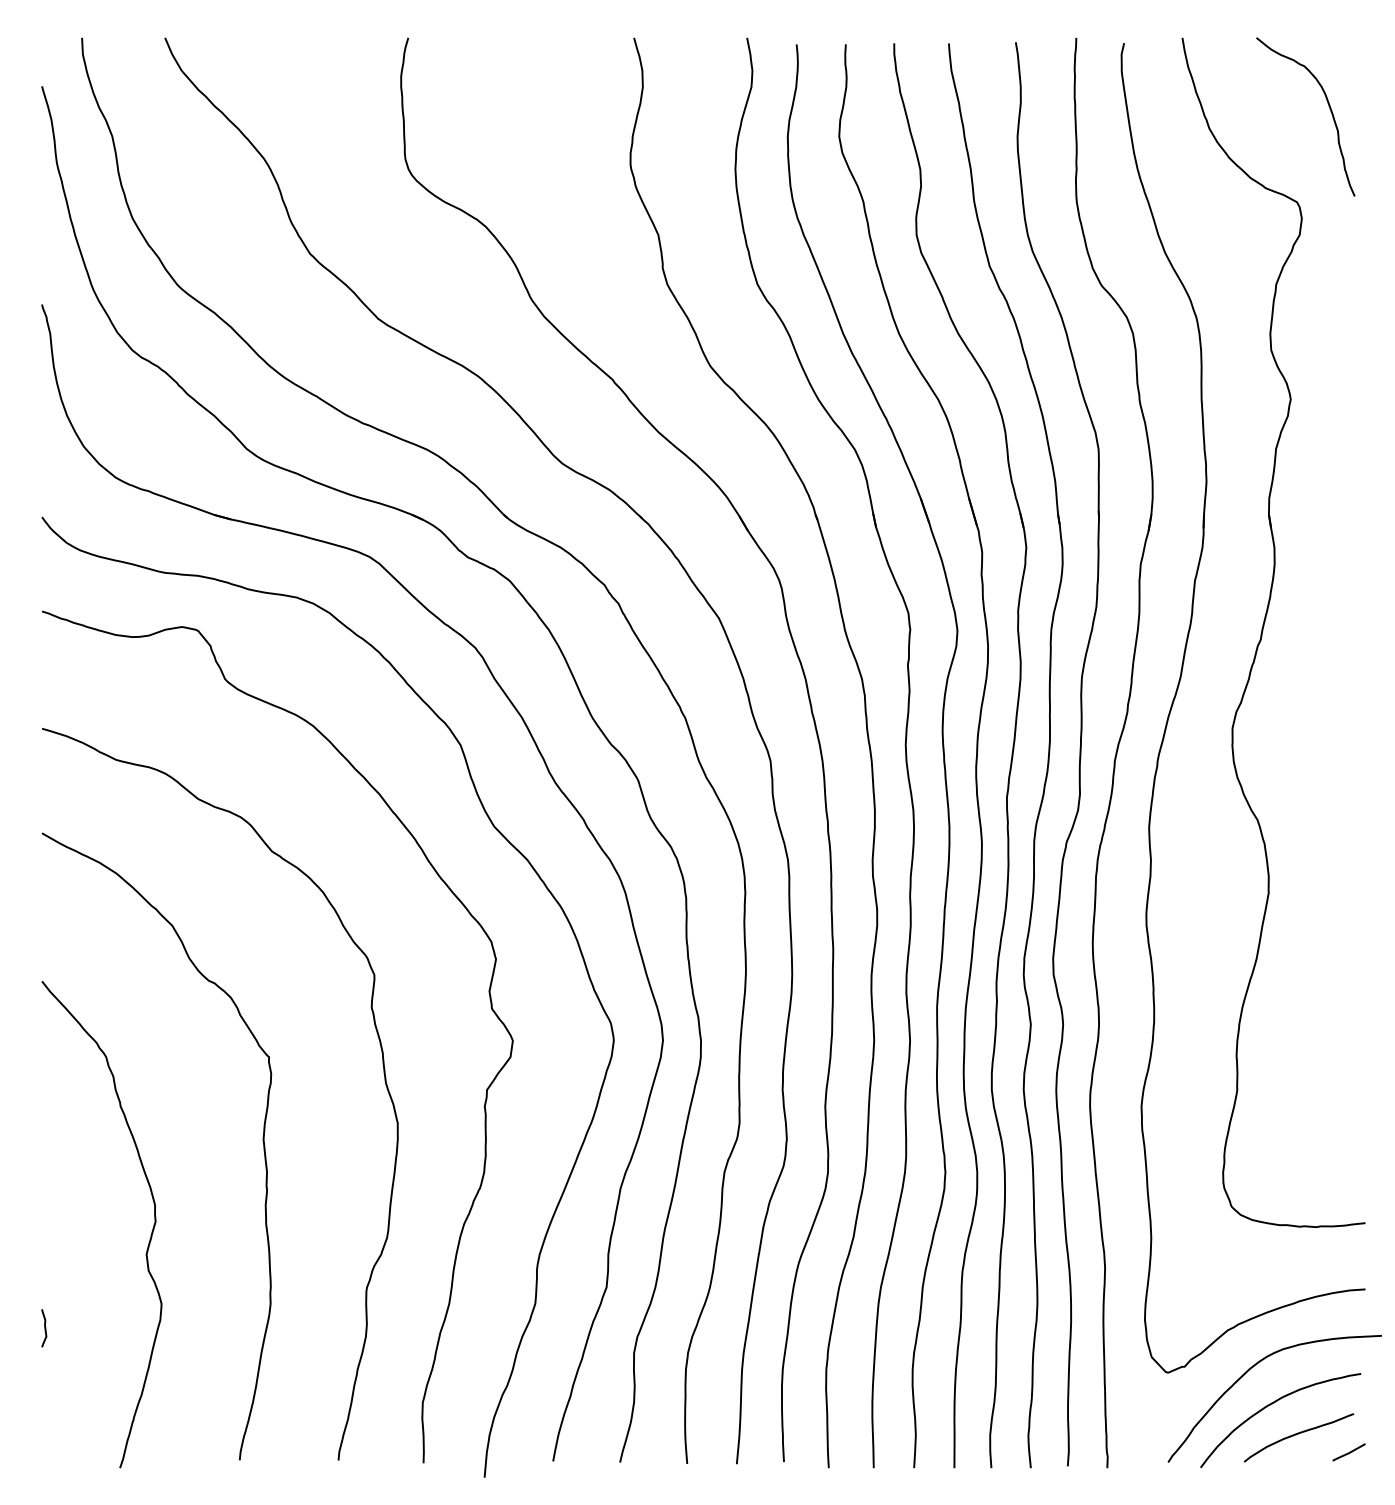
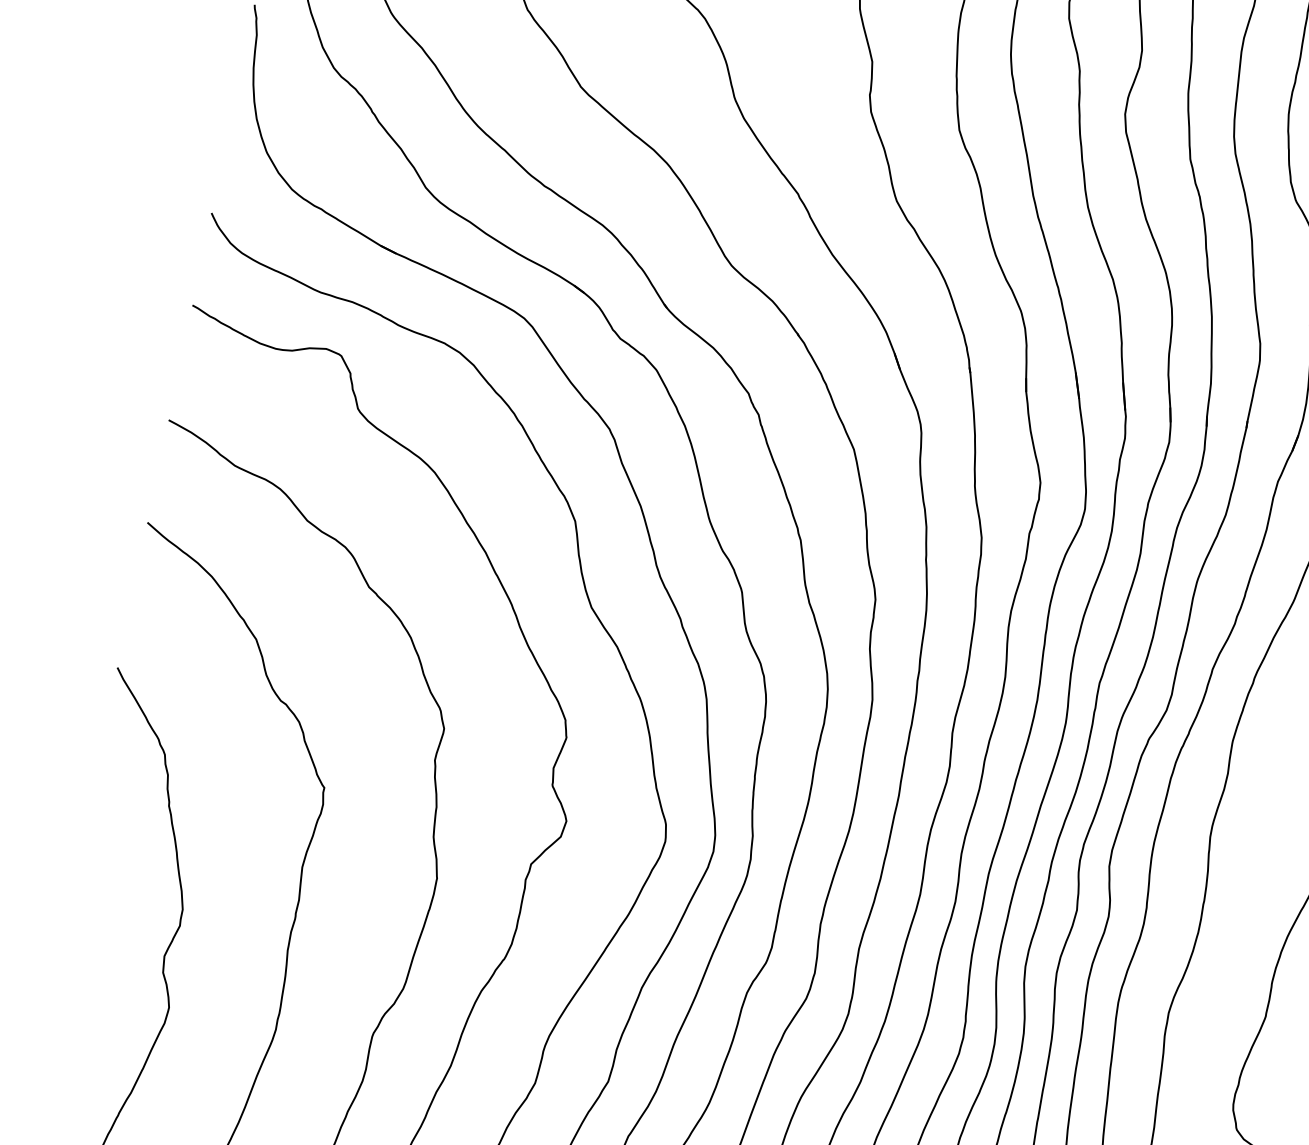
curve: (44, 1328) -> (49, 1008), removed

